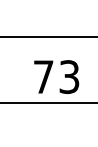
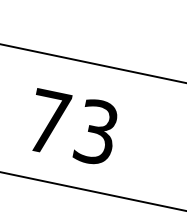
text: (56, 76) -> (72, 126), moved

